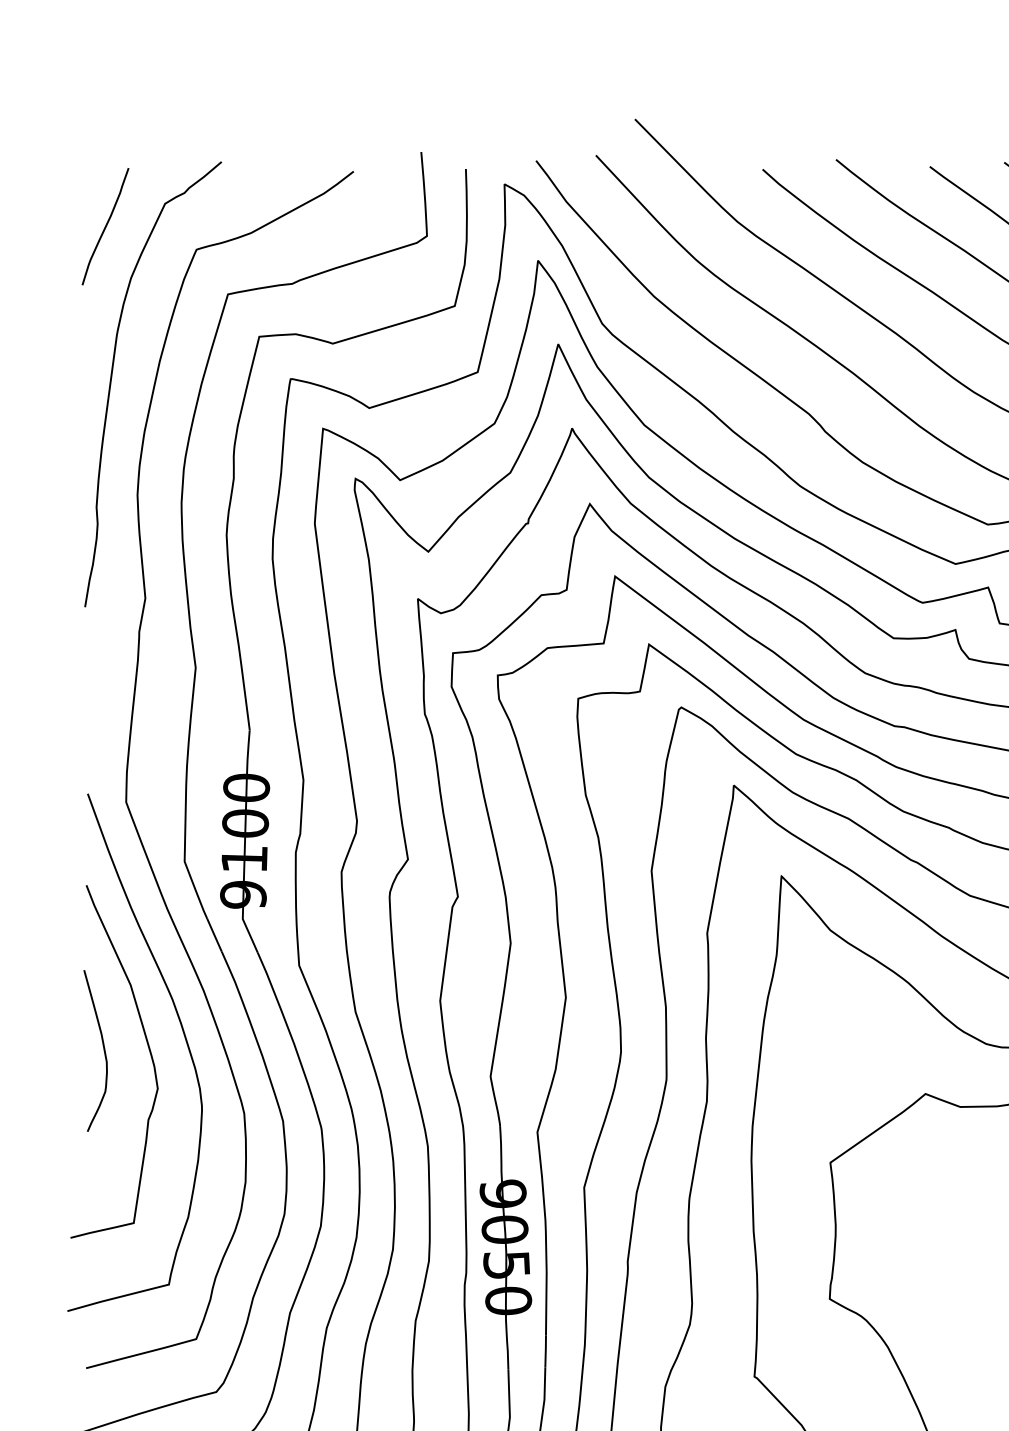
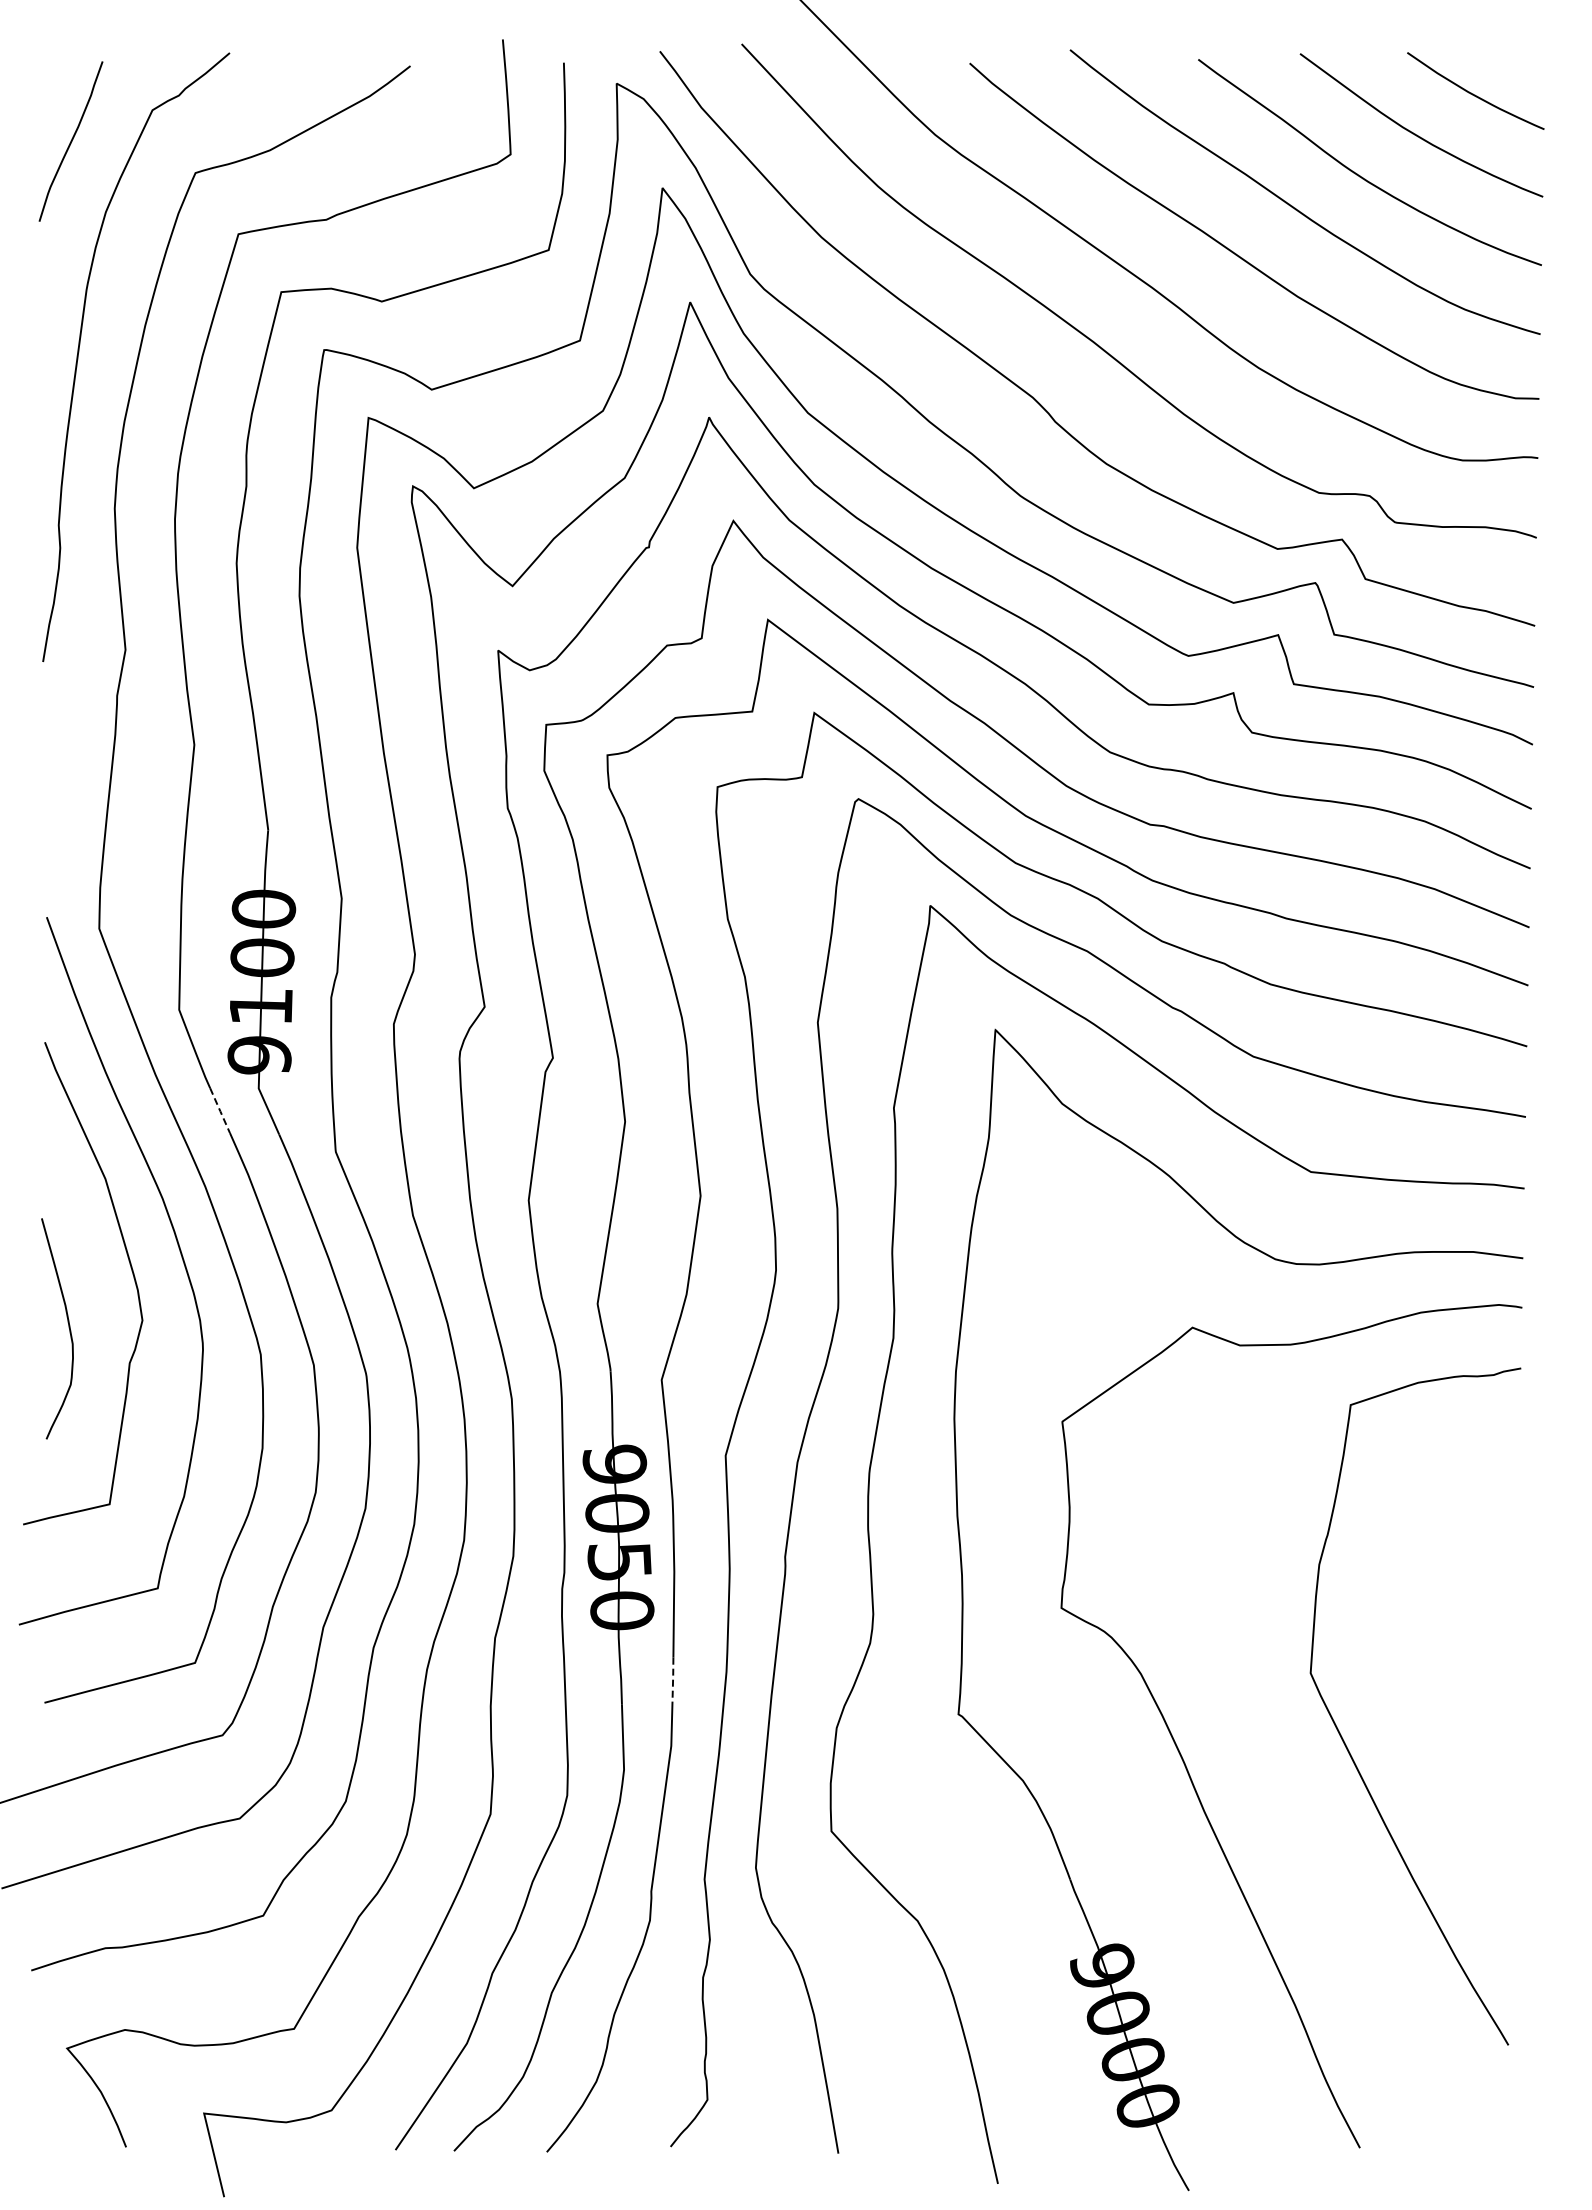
line: (214, 935) -> (220, 1111), solid -> dashed
curve: (103, 1049) -> (68, 1327), moved
line: (546, 1351) -> (673, 1679), solid -> dashed

